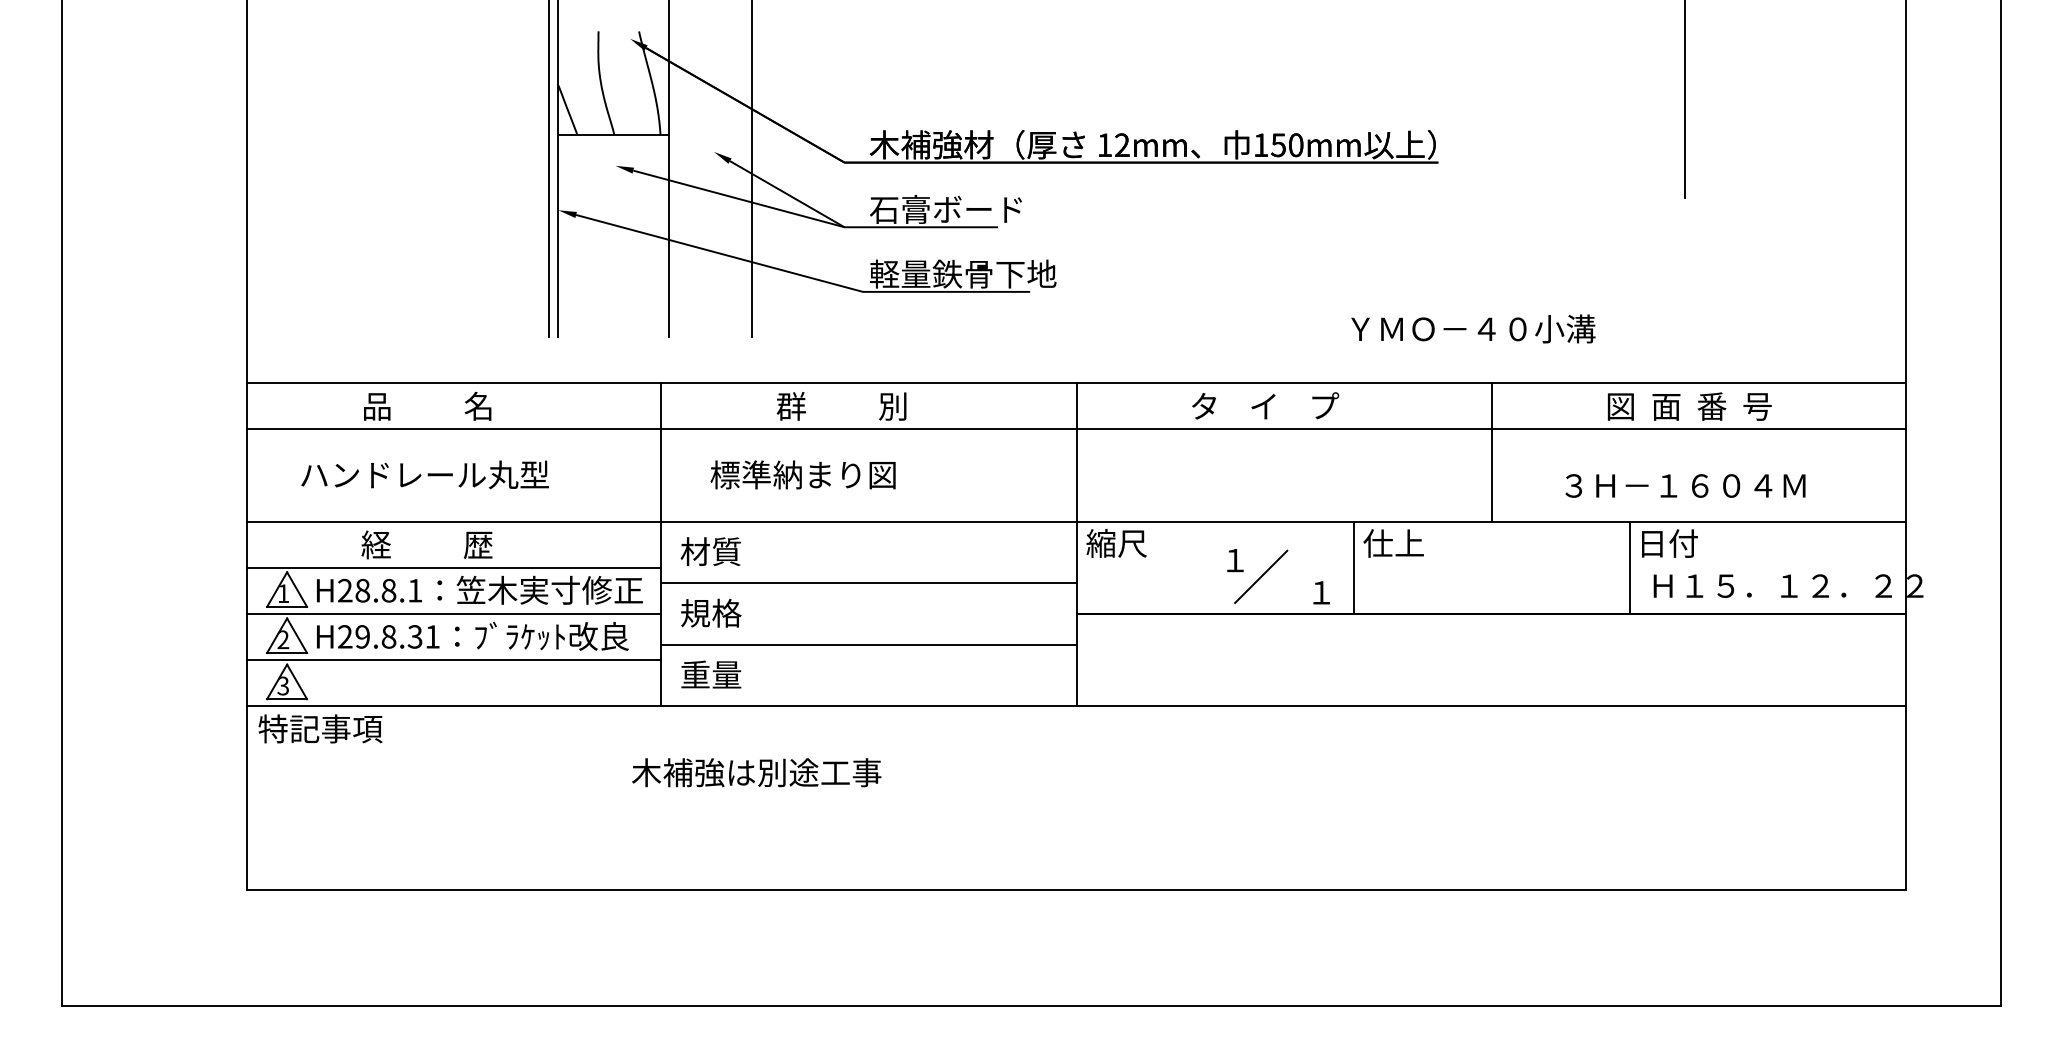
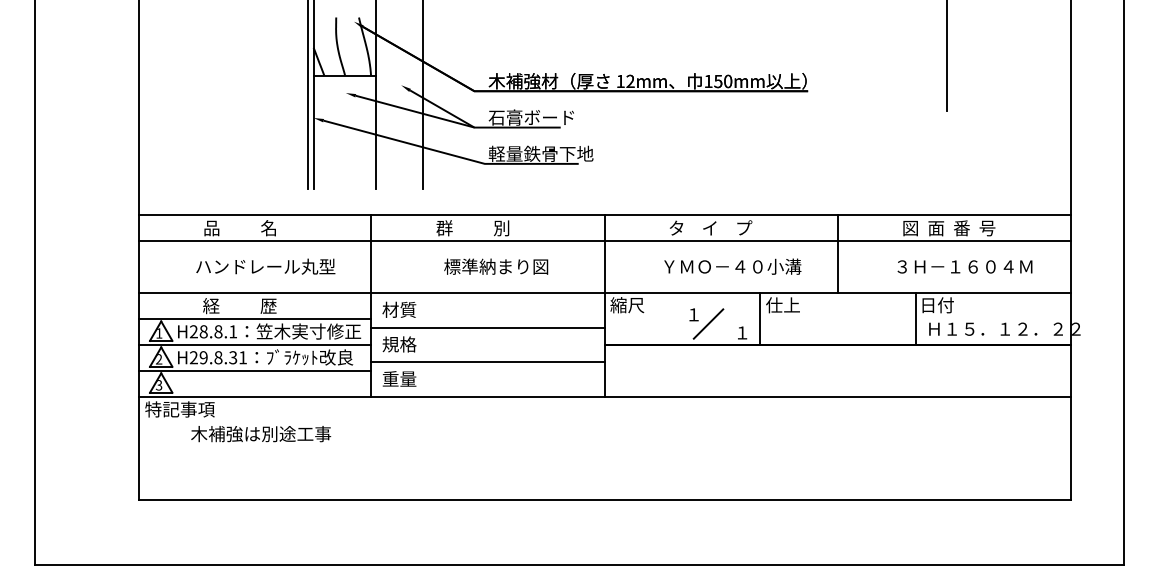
text: (1472, 328) -> (732, 266), moved
text: (424, 474) -> (265, 266), moved
text: (803, 474) -> (496, 266), moved
text: (1684, 485) -> (964, 266), moved
text: (757, 773) -> (261, 434), moved

